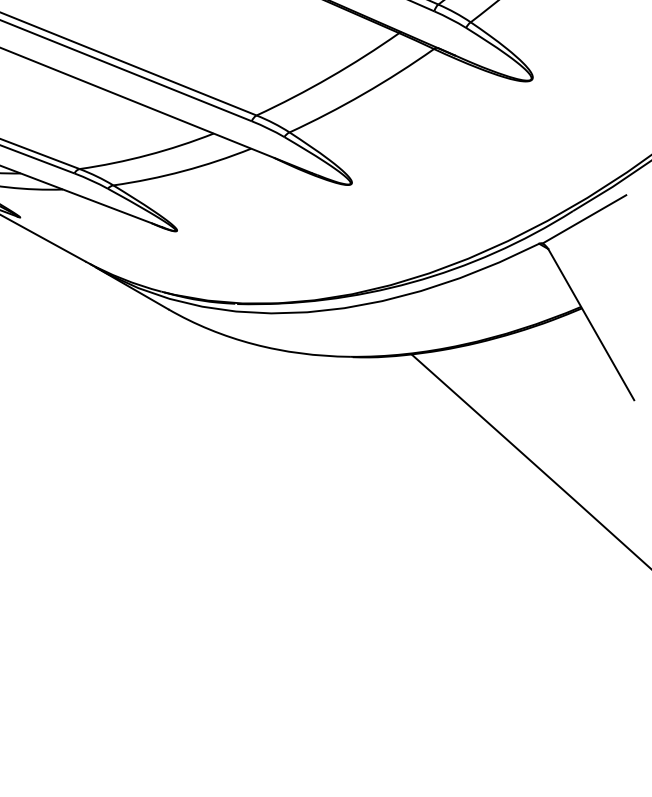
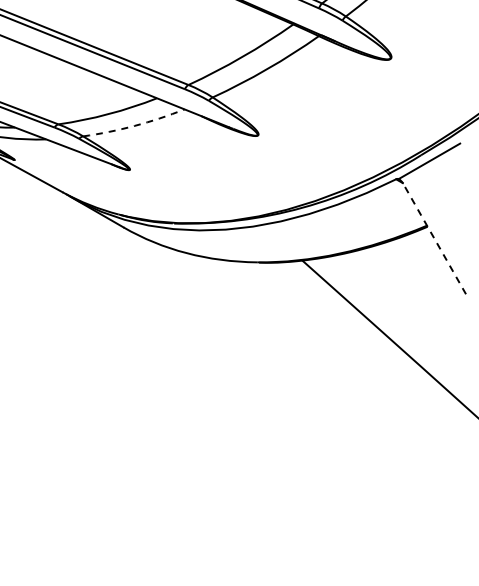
arc: (183, 170) -> (134, 125), solid -> dashed
line: (591, 324) -> (434, 238), solid -> dashed

